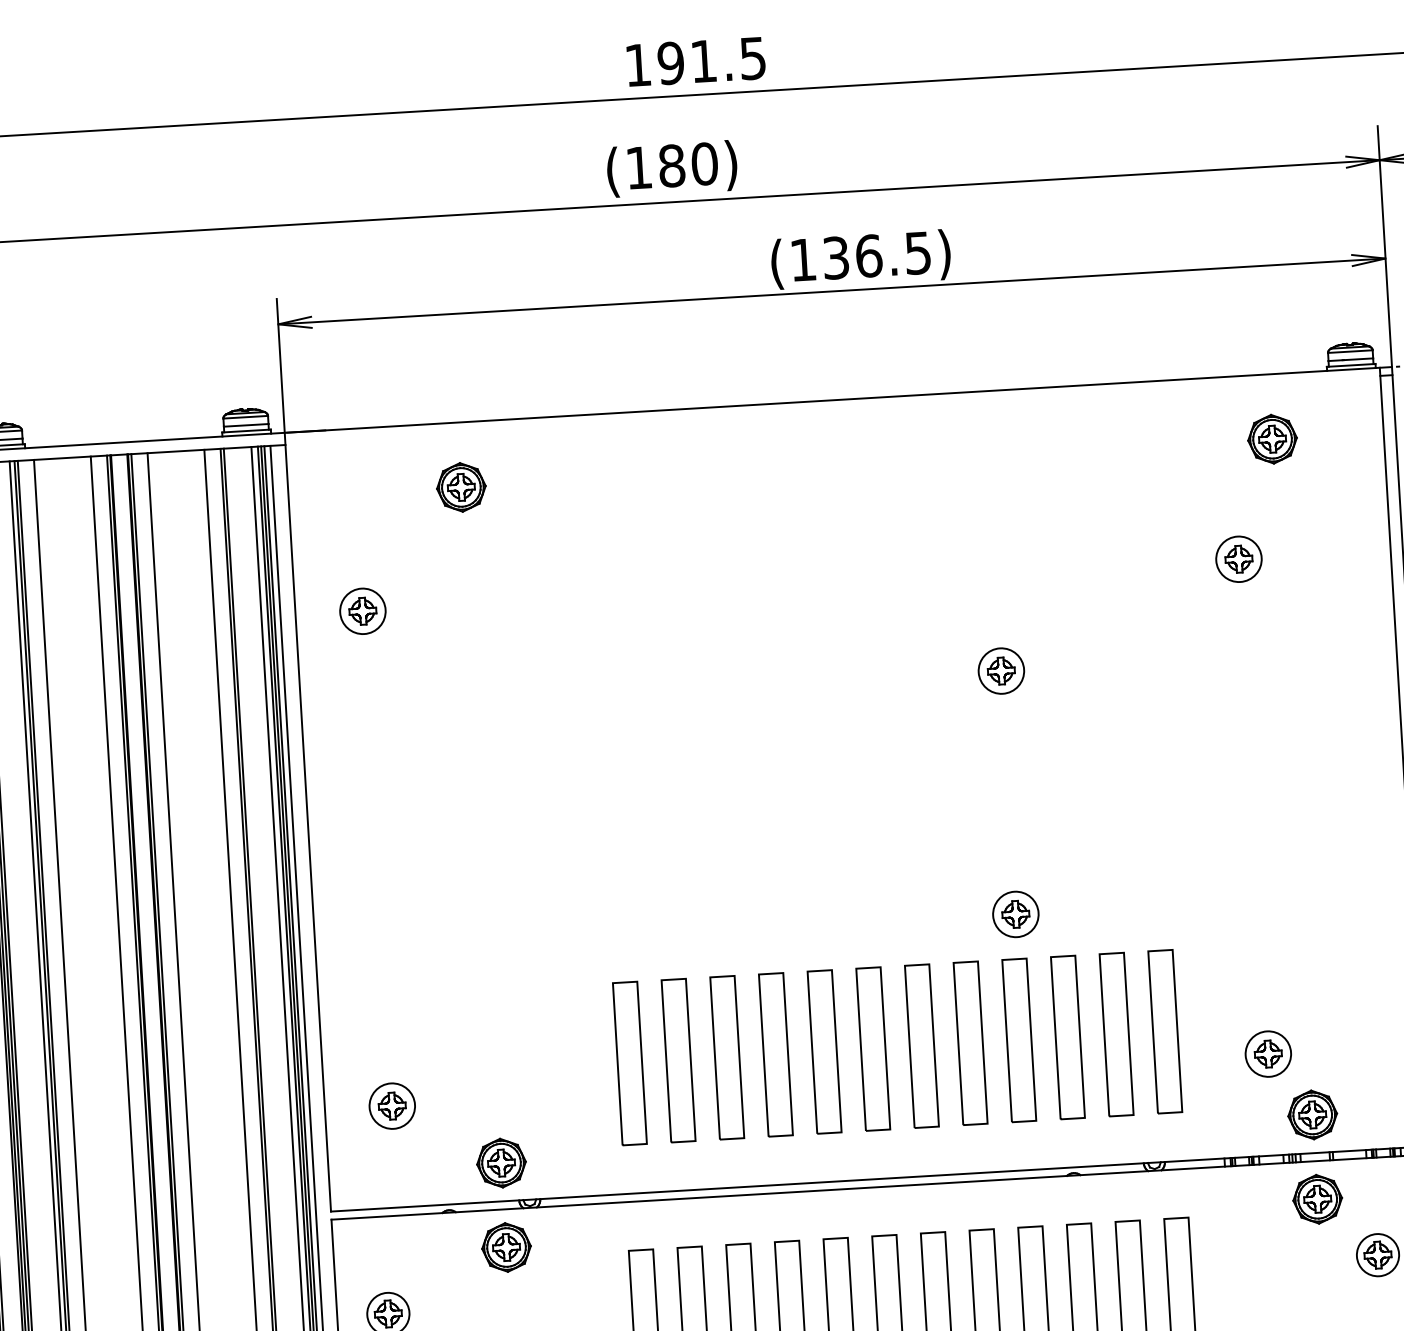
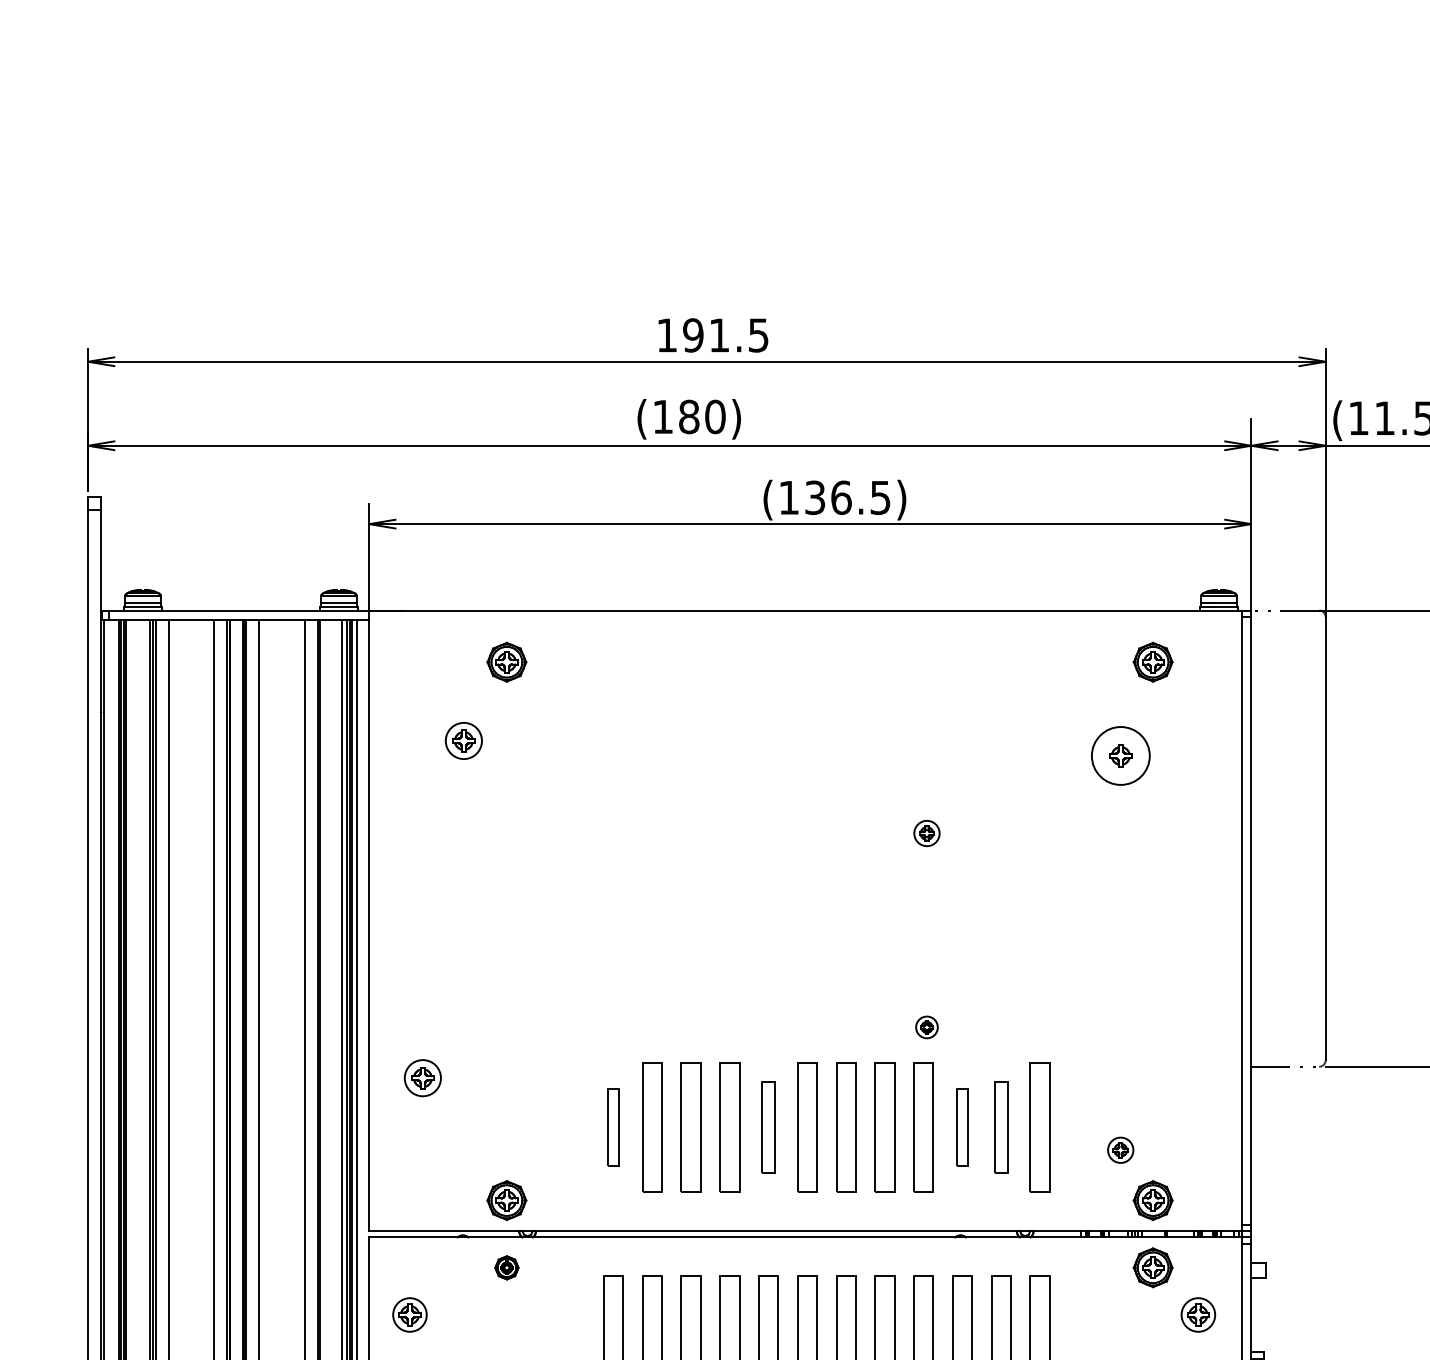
circle: (1238, 558) -> (1120, 755), size x1.6
part: (362, 610) -> (463, 740), moved
part: (1000, 671) -> (926, 833), size x0.7
part: (1015, 914) -> (926, 1027), size x0.6
part: (1116, 1034) -> (1001, 1127), size x0.7
part: (1067, 1037) -> (962, 1127), size x0.6
part: (824, 1051) -> (768, 1127), size x0.7
part: (1267, 1054) -> (1120, 1150), size x0.7
part: (629, 1063) -> (613, 1127), size x0.6
part: (391, 1106) -> (422, 1078), moved
part: (506, 1247) -> (506, 1267), size x0.6

